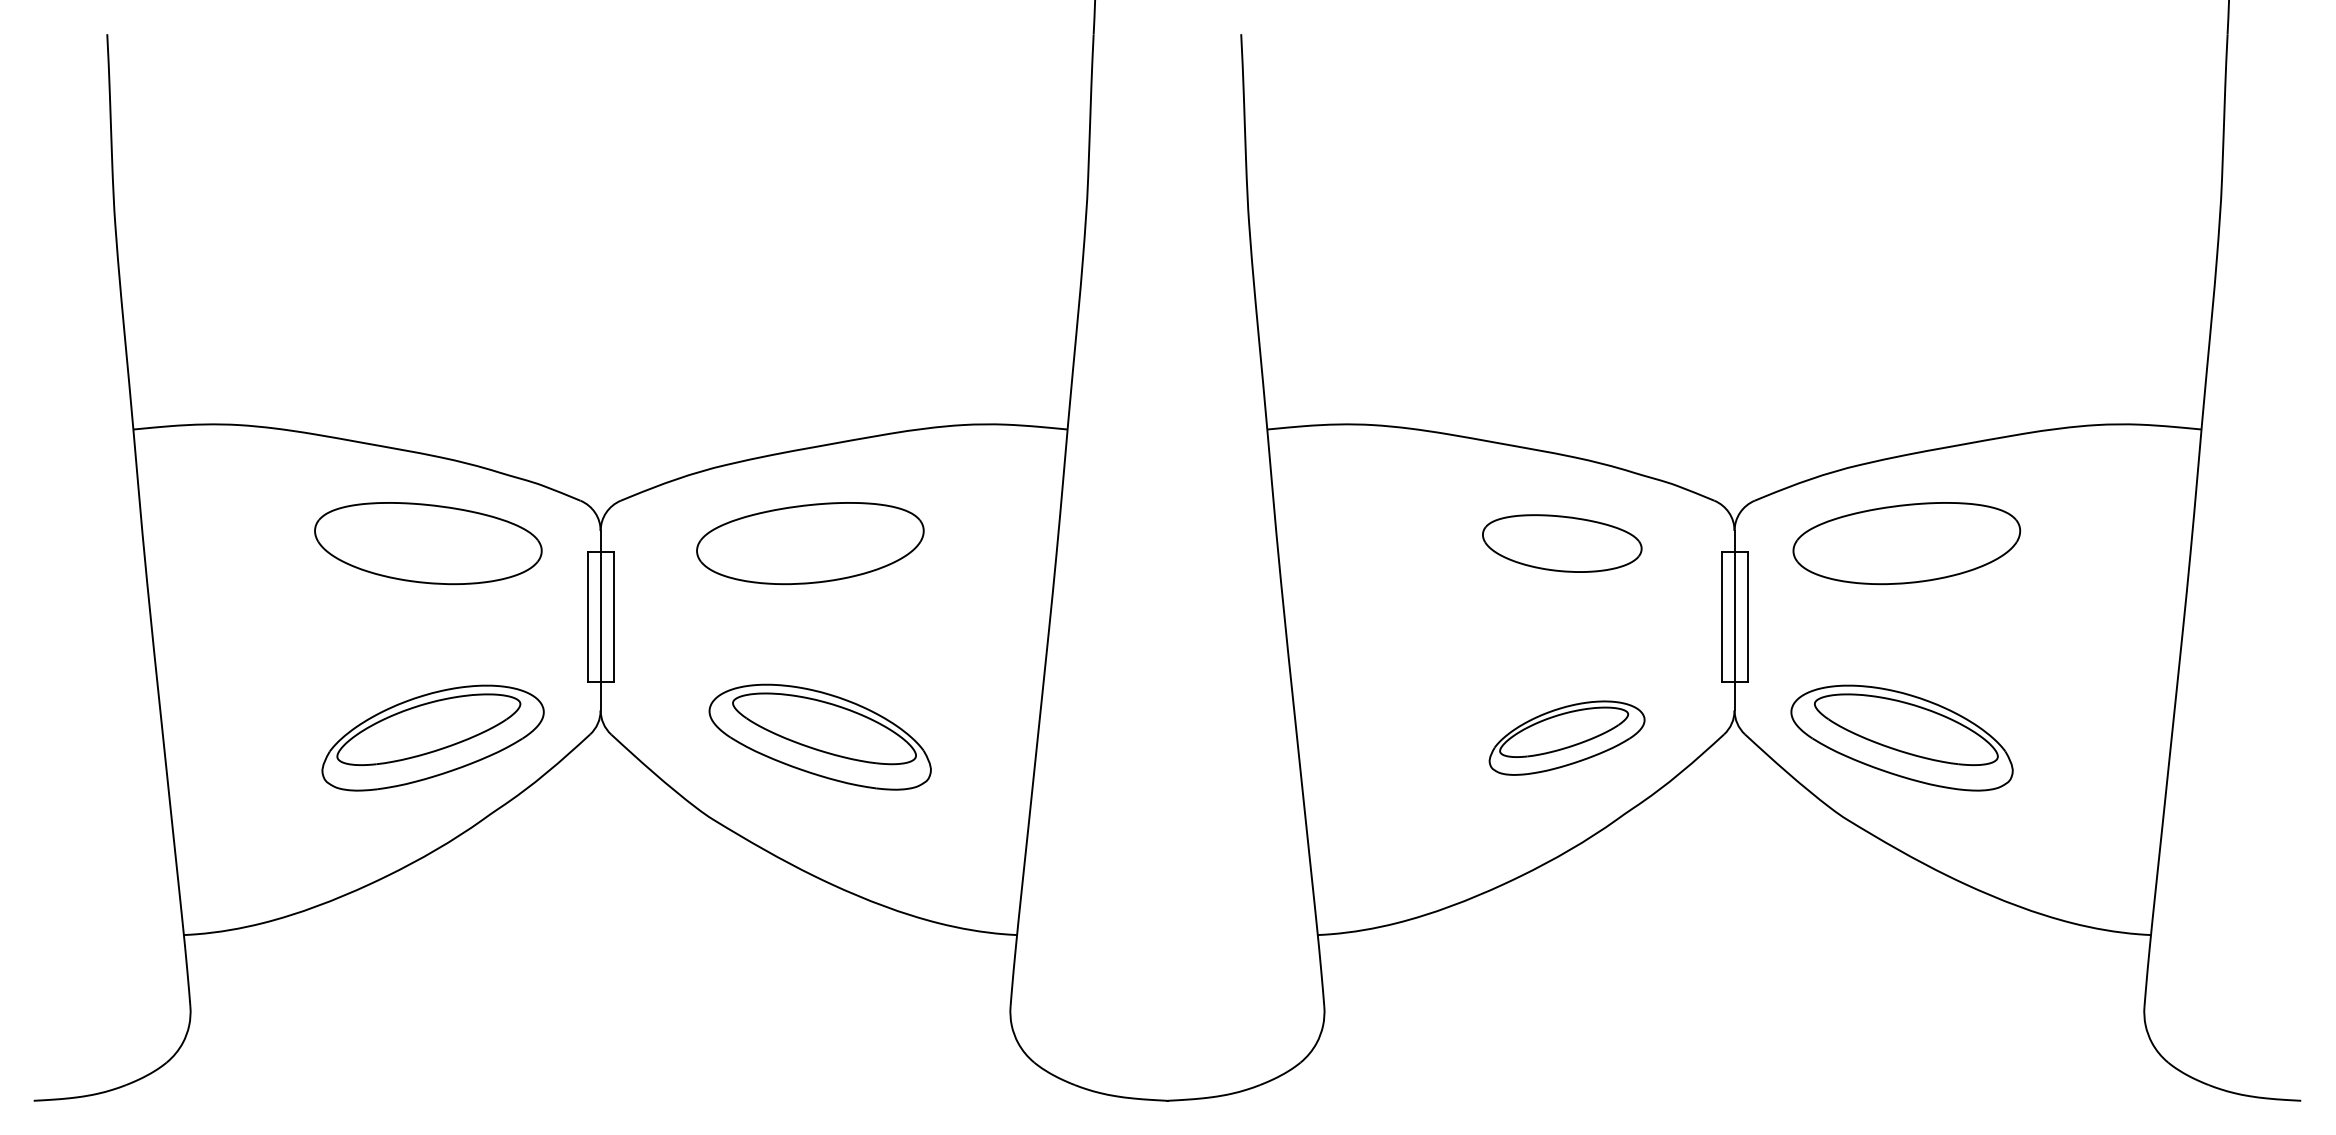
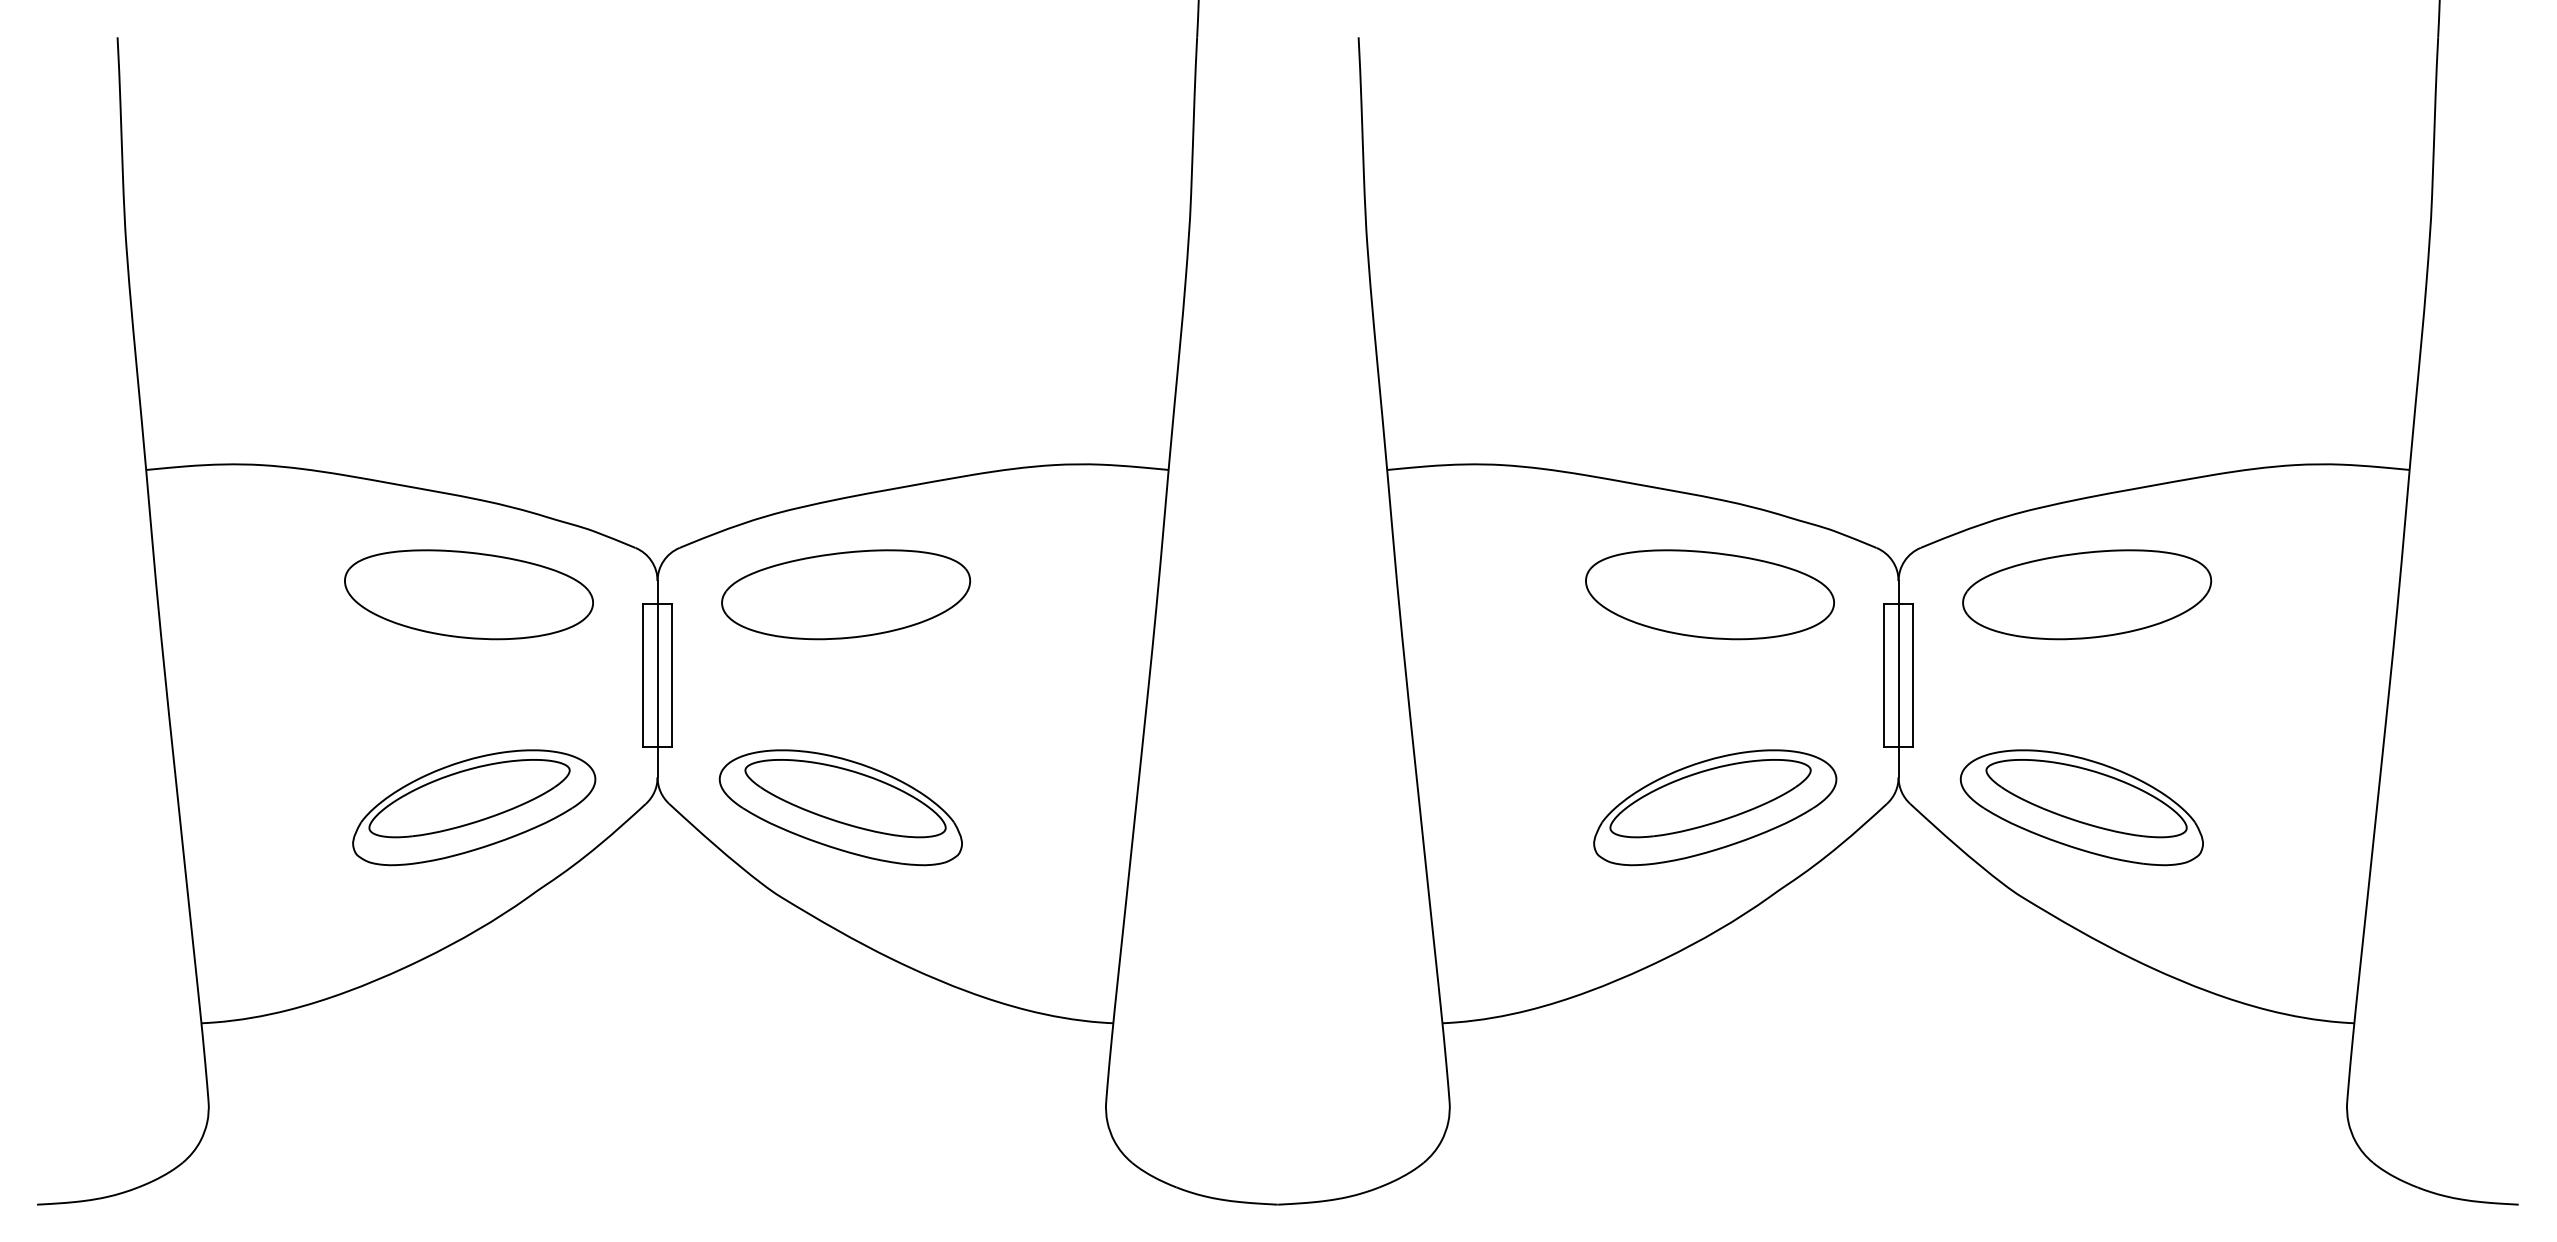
part: (810, 543) -> (846, 594), moved
part: (1561, 543) -> (1709, 594), size x1.43
part: (819, 736) -> (840, 807), moved
part: (1567, 737) -> (1715, 807), size x1.43

